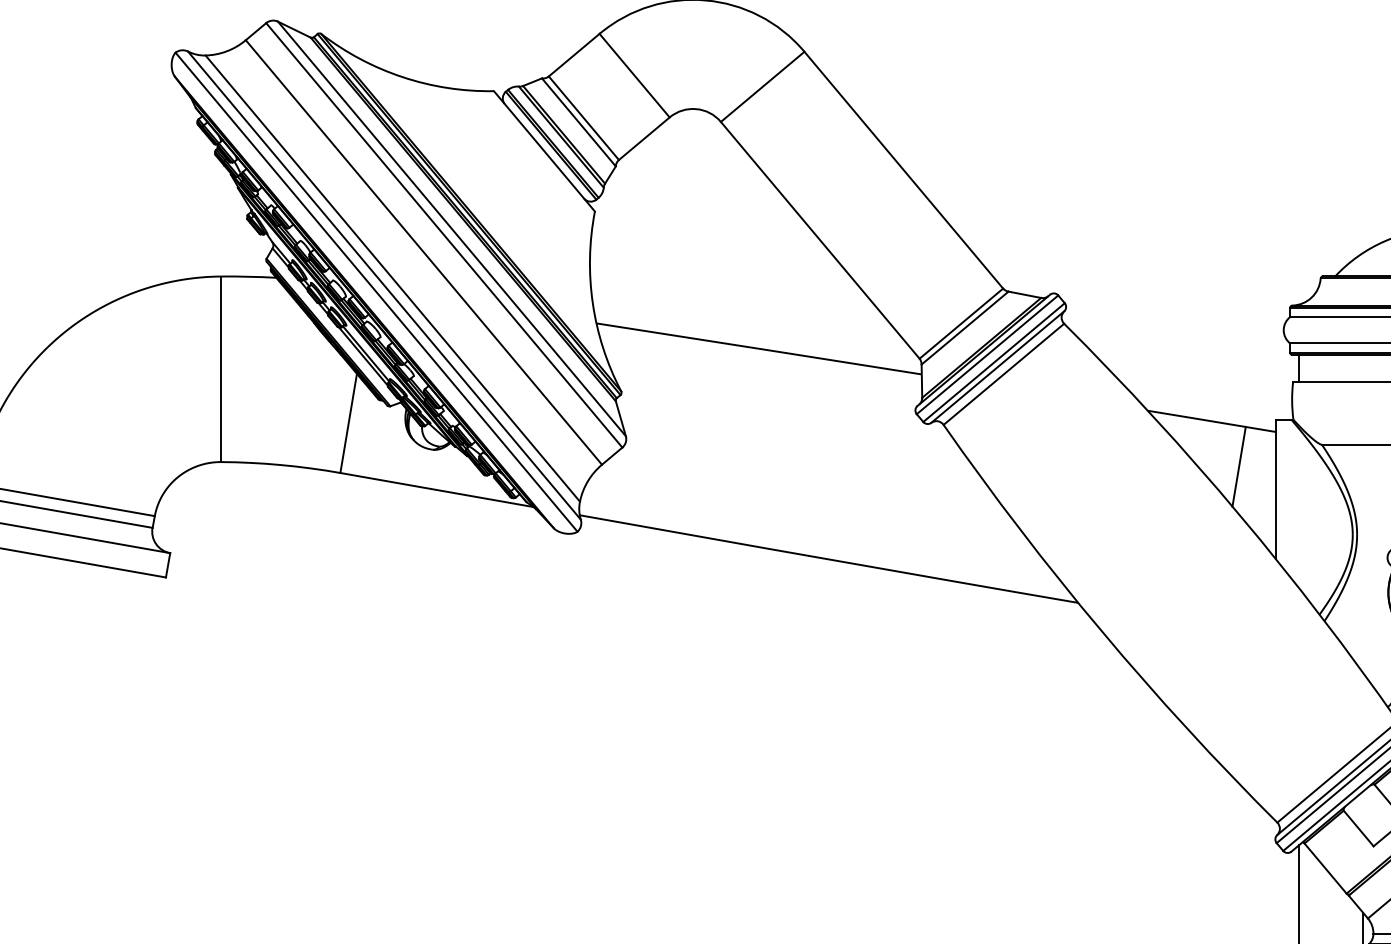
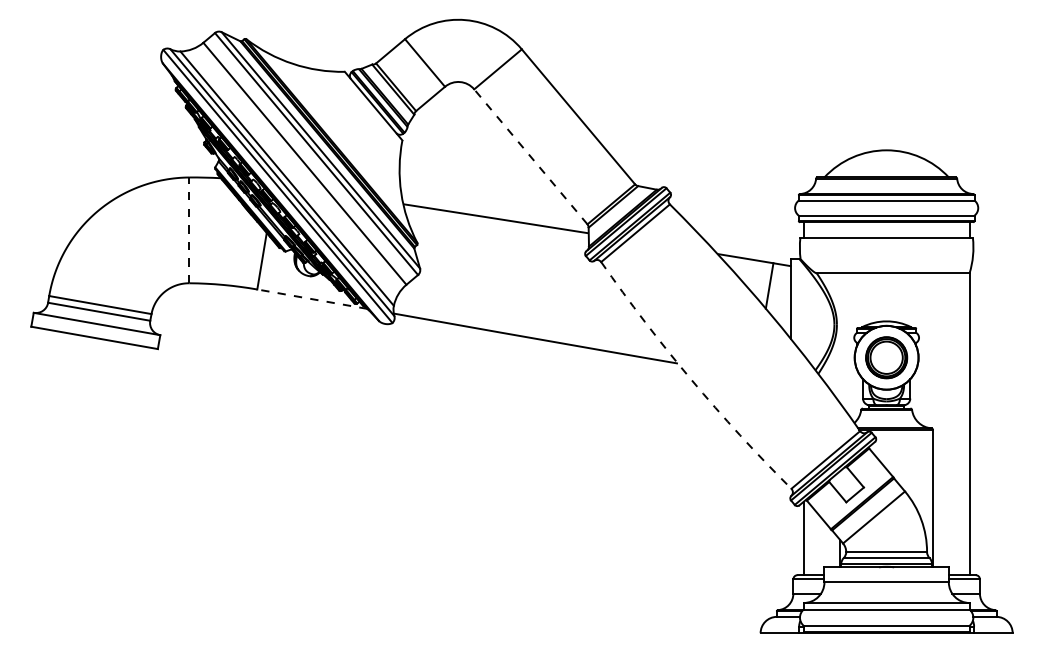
line: (819, 239) -> (530, 156), solid -> dashed
line: (221, 369) -> (189, 230), solid -> dashed
line: (437, 490) -> (312, 299), solid -> dashed
arc: (1102, 630) -> (691, 379), solid -> dashed

